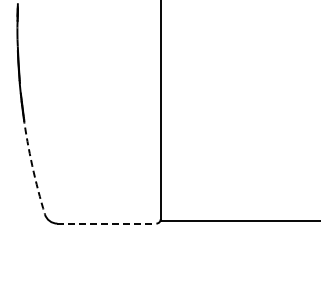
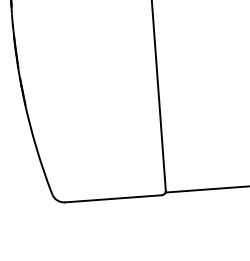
arc: (32, 165) -> (36, 147), dashed -> solid
line: (107, 223) -> (114, 198), dashed -> solid

